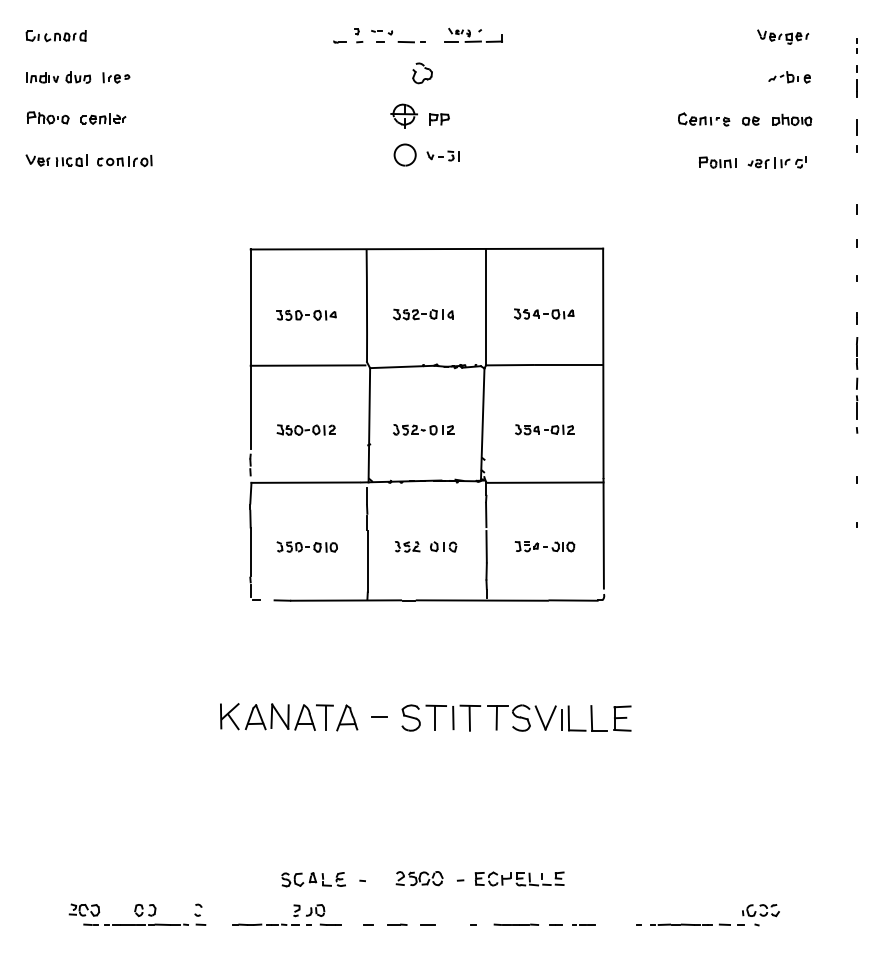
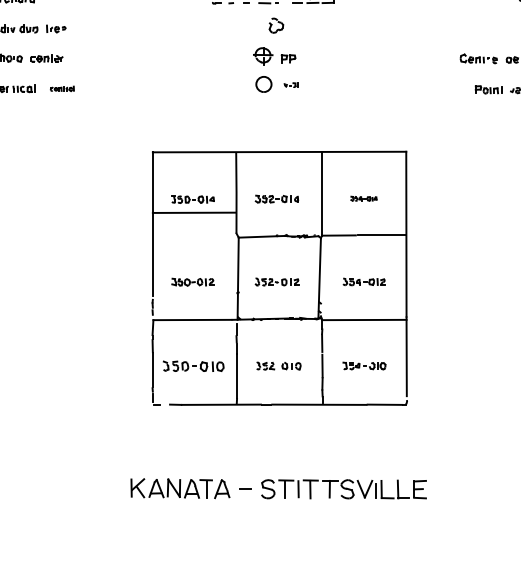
part: (442, 155) -> (290, 84), size x0.6
part: (124, 161) -> (62, 89), size x0.6
part: (544, 313) -> (364, 198), size x0.6
line: (307, 365) -> (193, 212), moved
part: (306, 546) -> (192, 365), size x1.4

